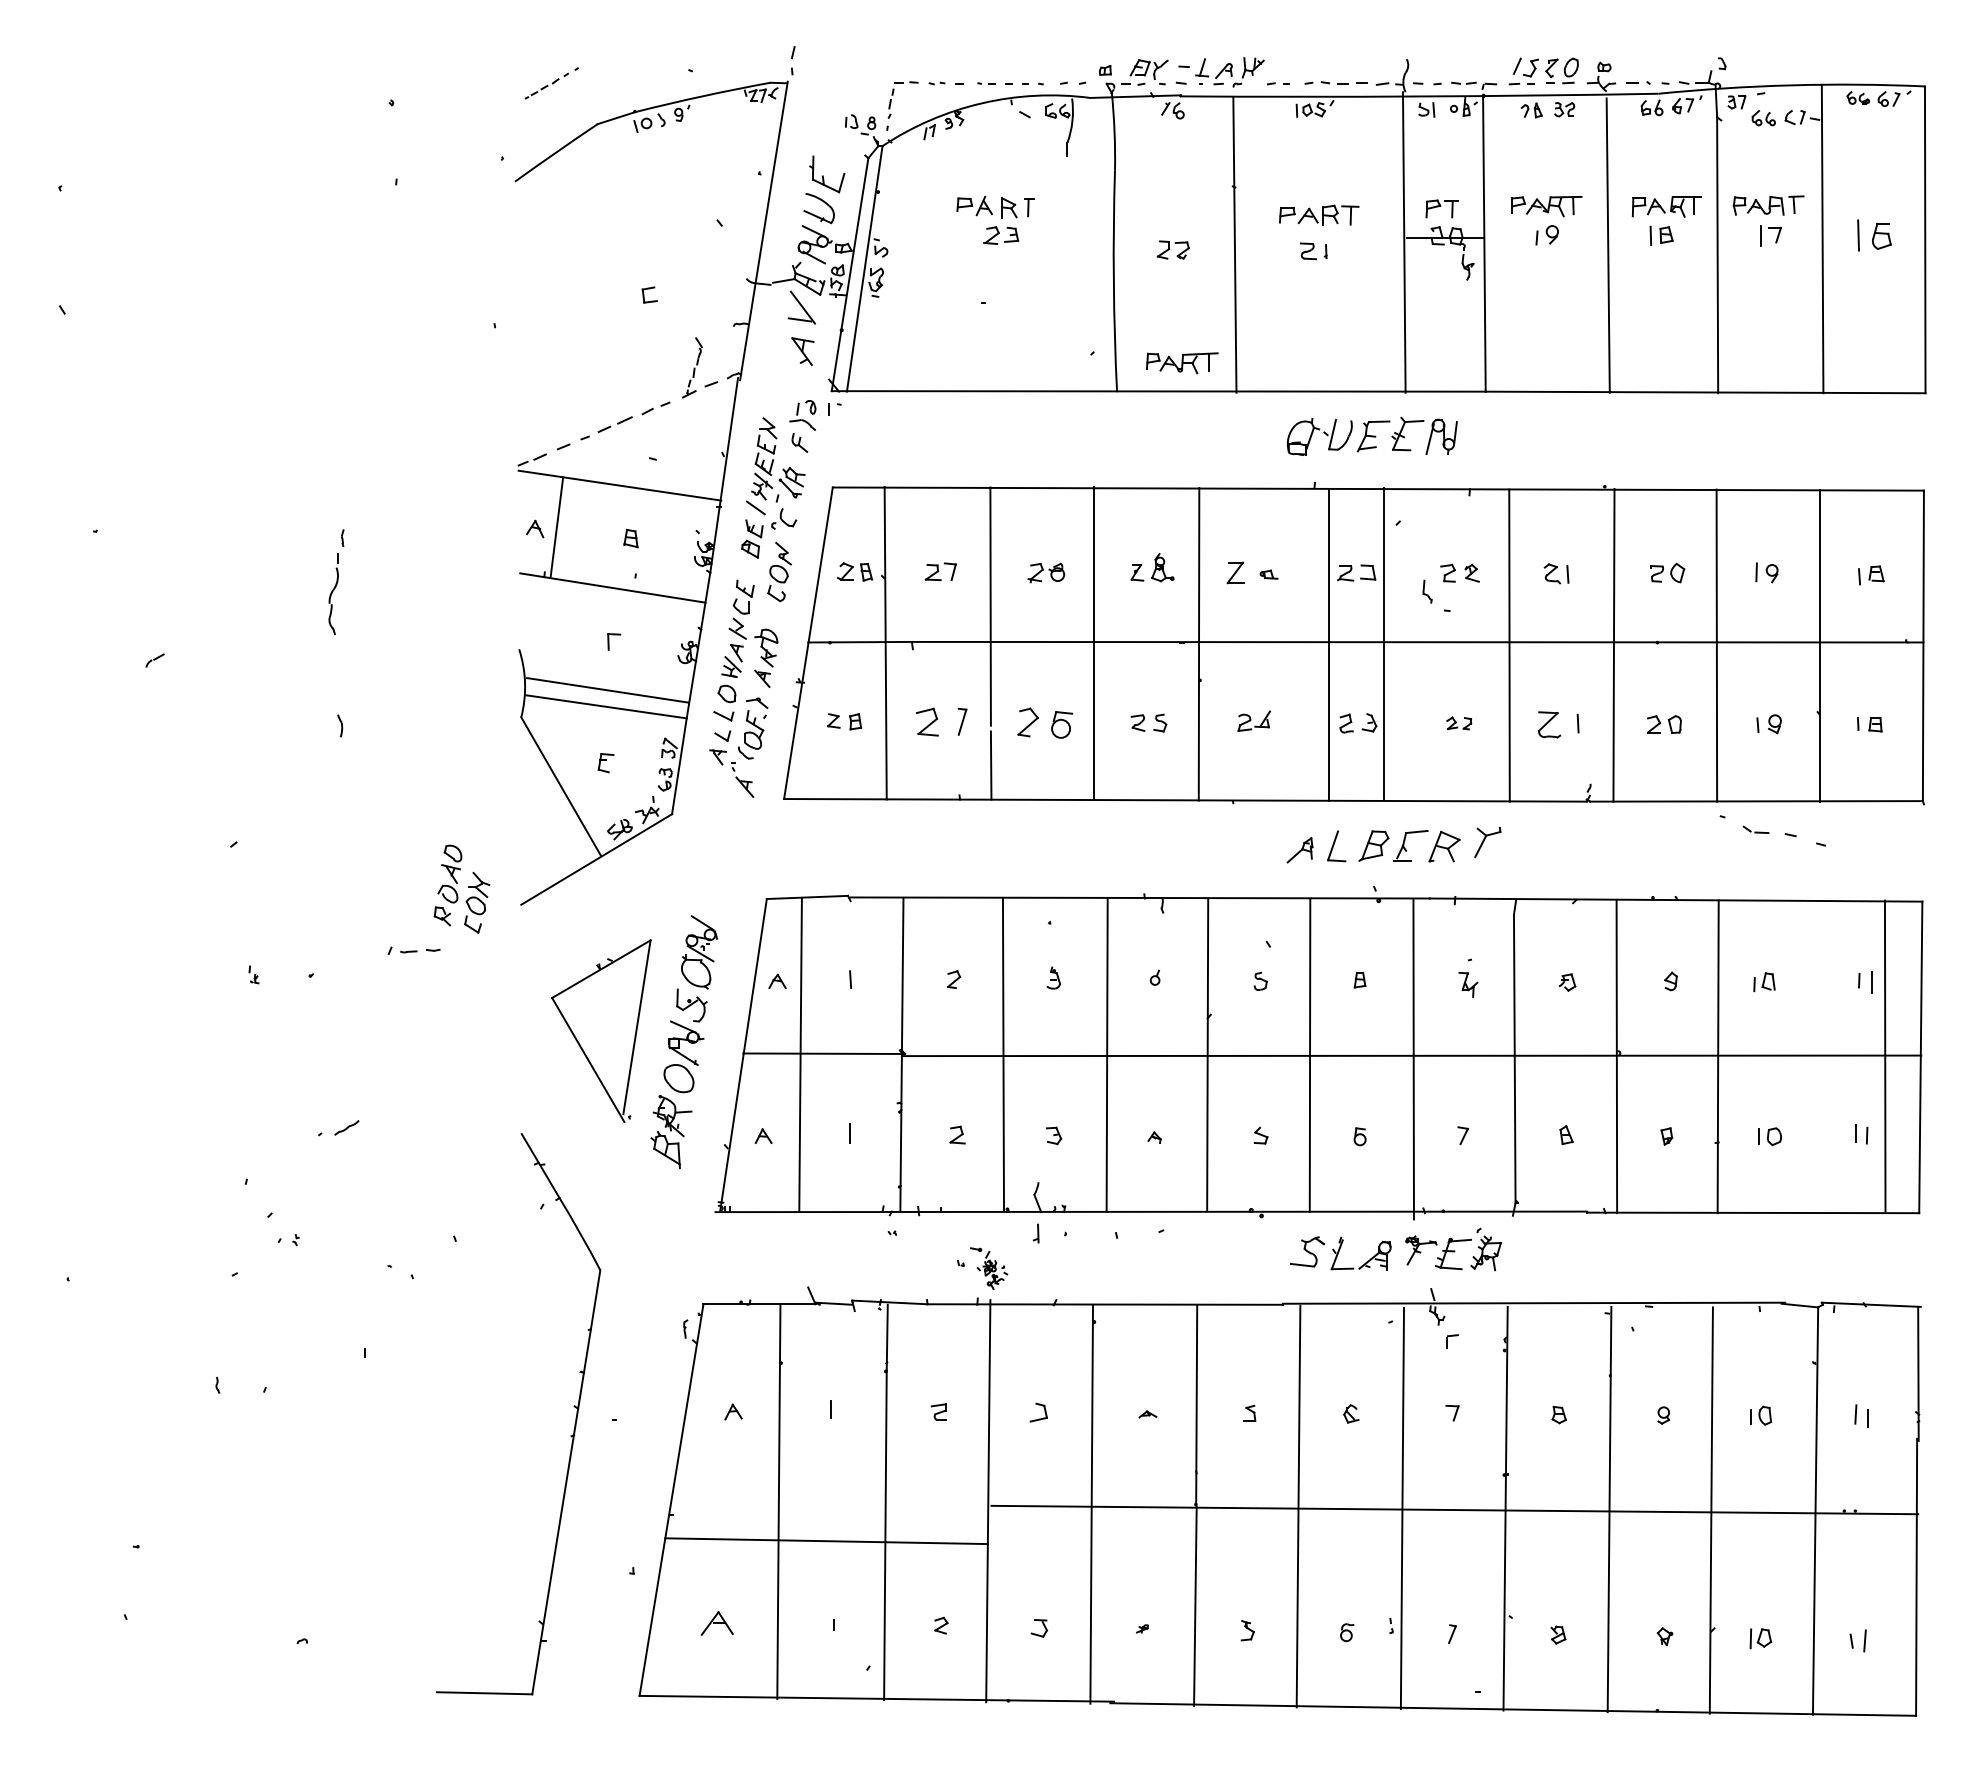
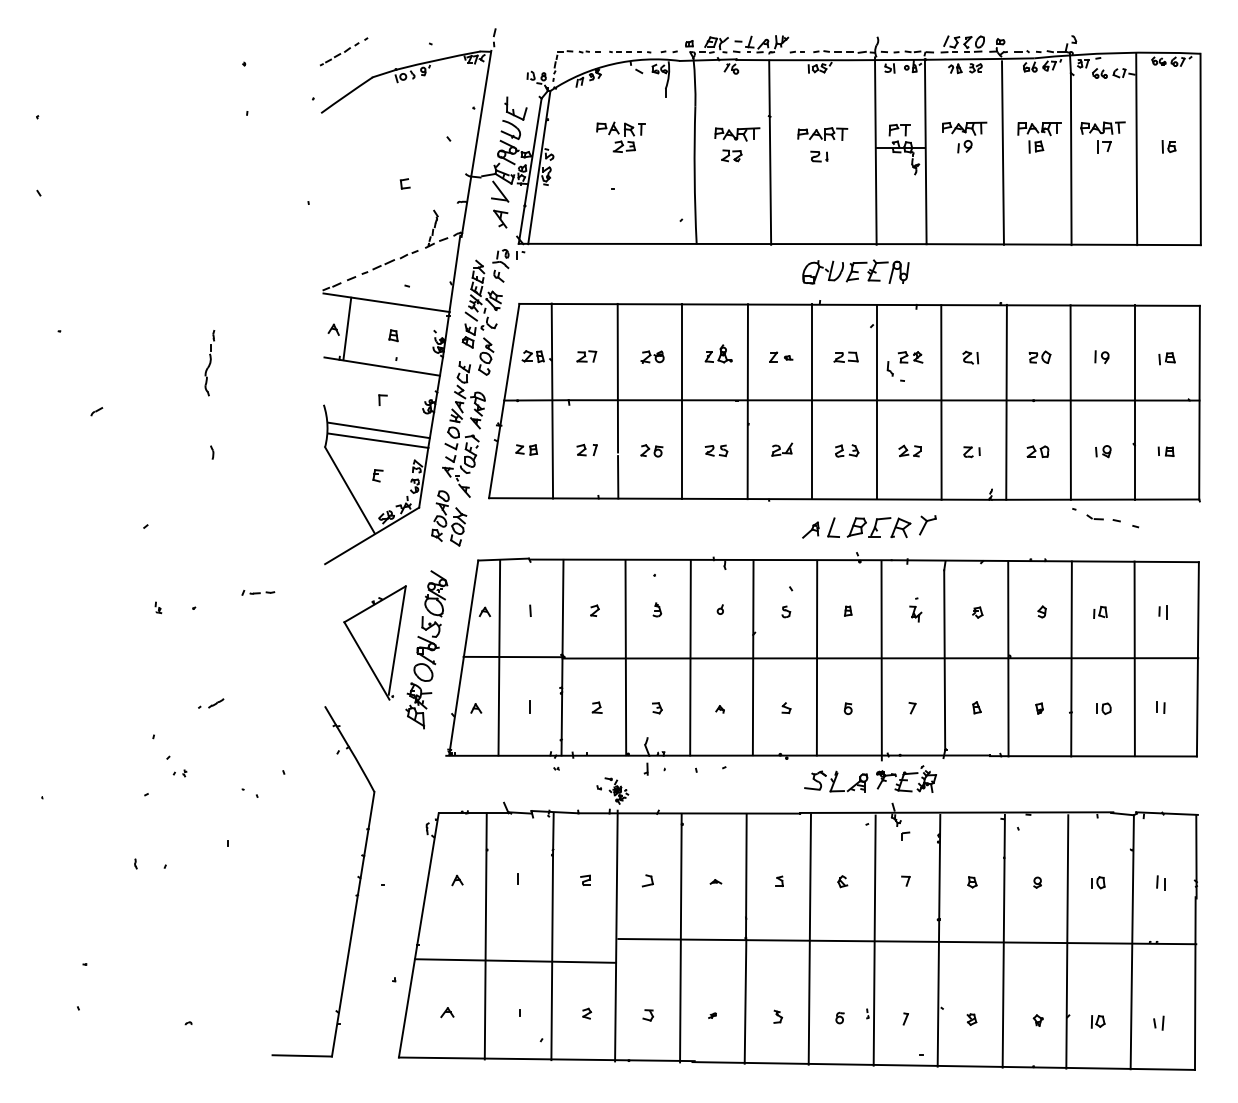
part: (552, 82) -> (344, 51), size x1.43
part: (1873, 235) -> (1168, 146), size x0.62
part: (1182, 363) -> (737, 134), moved
part: (1253, 571) -> (781, 356), size x0.71
line: (1328, 643) -> (876, 401), moved
line: (1382, 643) -> (811, 401), moved
part: (940, 720) -> (586, 449), size x0.62
part: (1044, 722) -> (651, 450), size x0.62
part: (1458, 722) -> (909, 450), size x1.43
part: (1557, 725) -> (971, 452), size x0.62
part: (462, 889) -> (449, 518), moved
line: (1884, 1056) -> (1134, 658), moved
part: (717, 1623) -> (447, 1012), size x0.62

